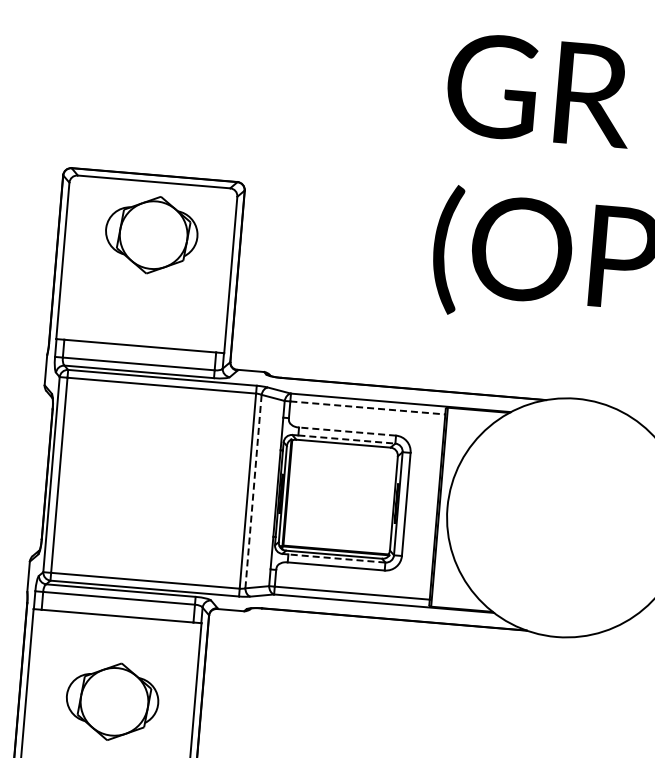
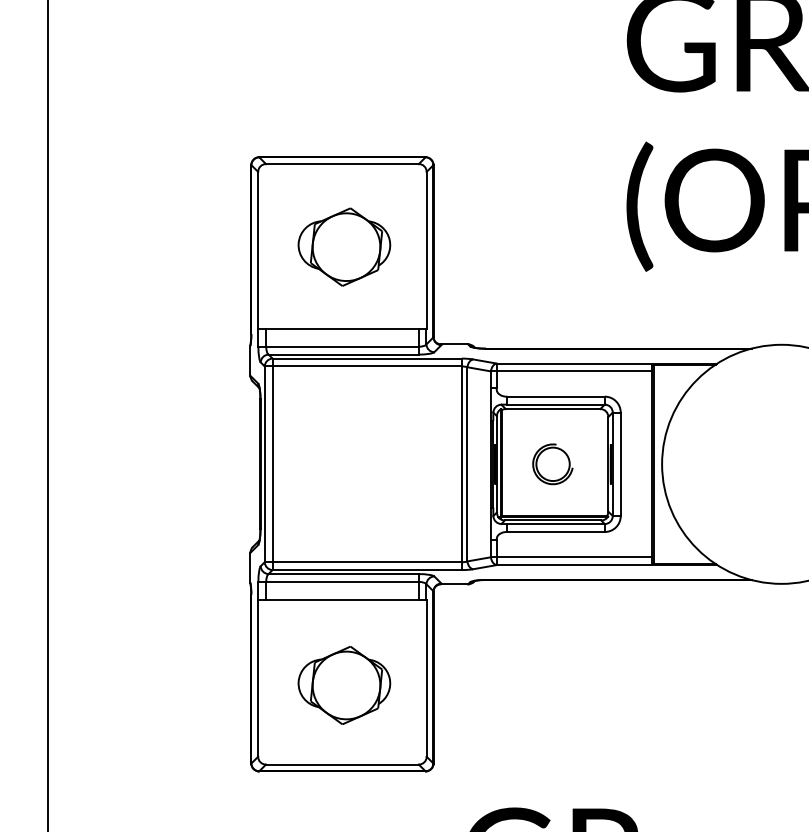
part: (151, 234) -> (344, 246), moved
line: (367, 408) -> (574, 371), dashed -> solid
line: (347, 431) -> (556, 396), dashed -> solid
line: (347, 439) -> (556, 404), dashed -> solid
line: (253, 490) -> (467, 463), dashed -> solid
part: (338, 498) -> (552, 464), added
line: (337, 559) -> (556, 524), dashed -> solid

